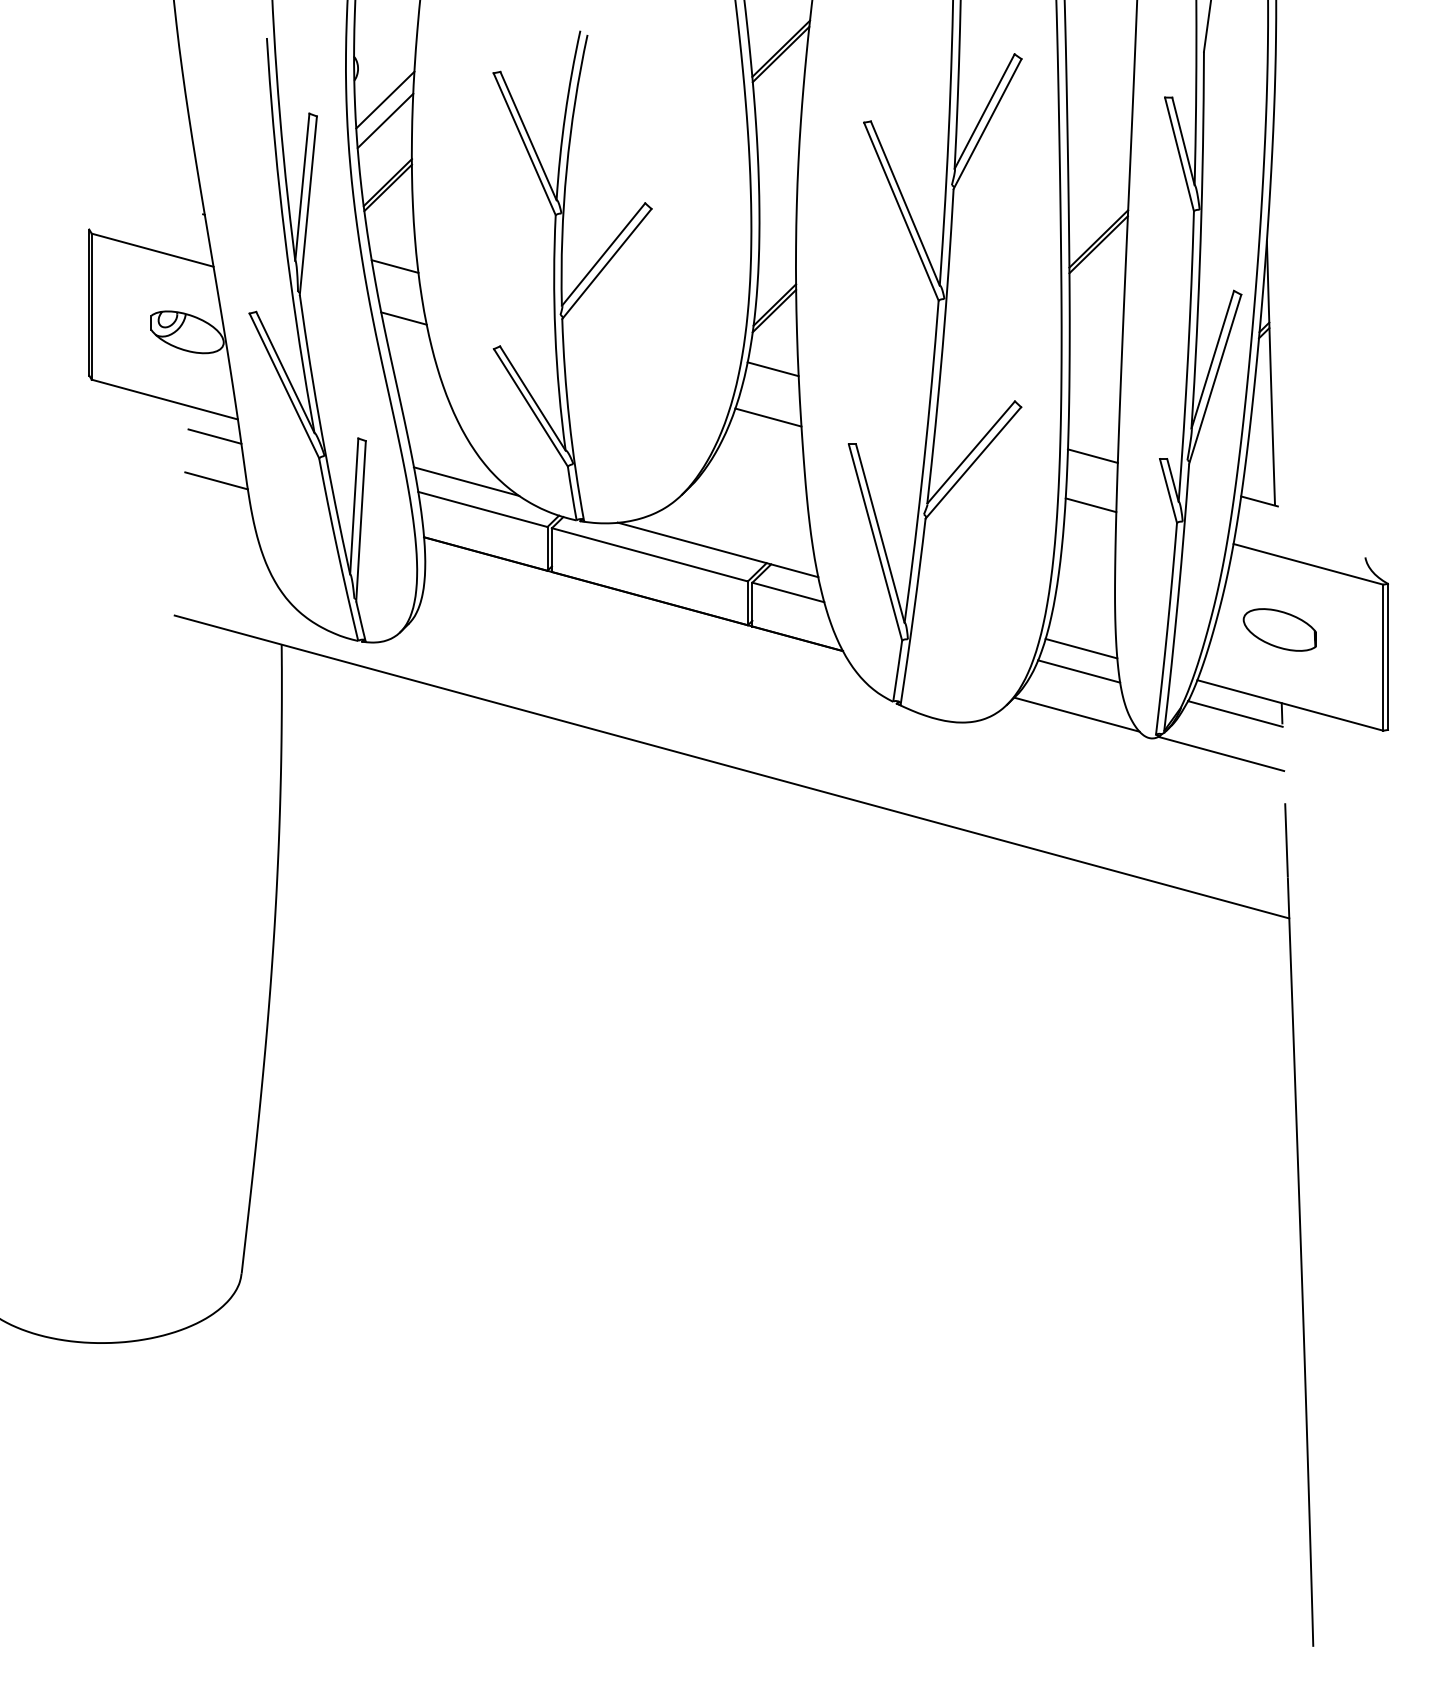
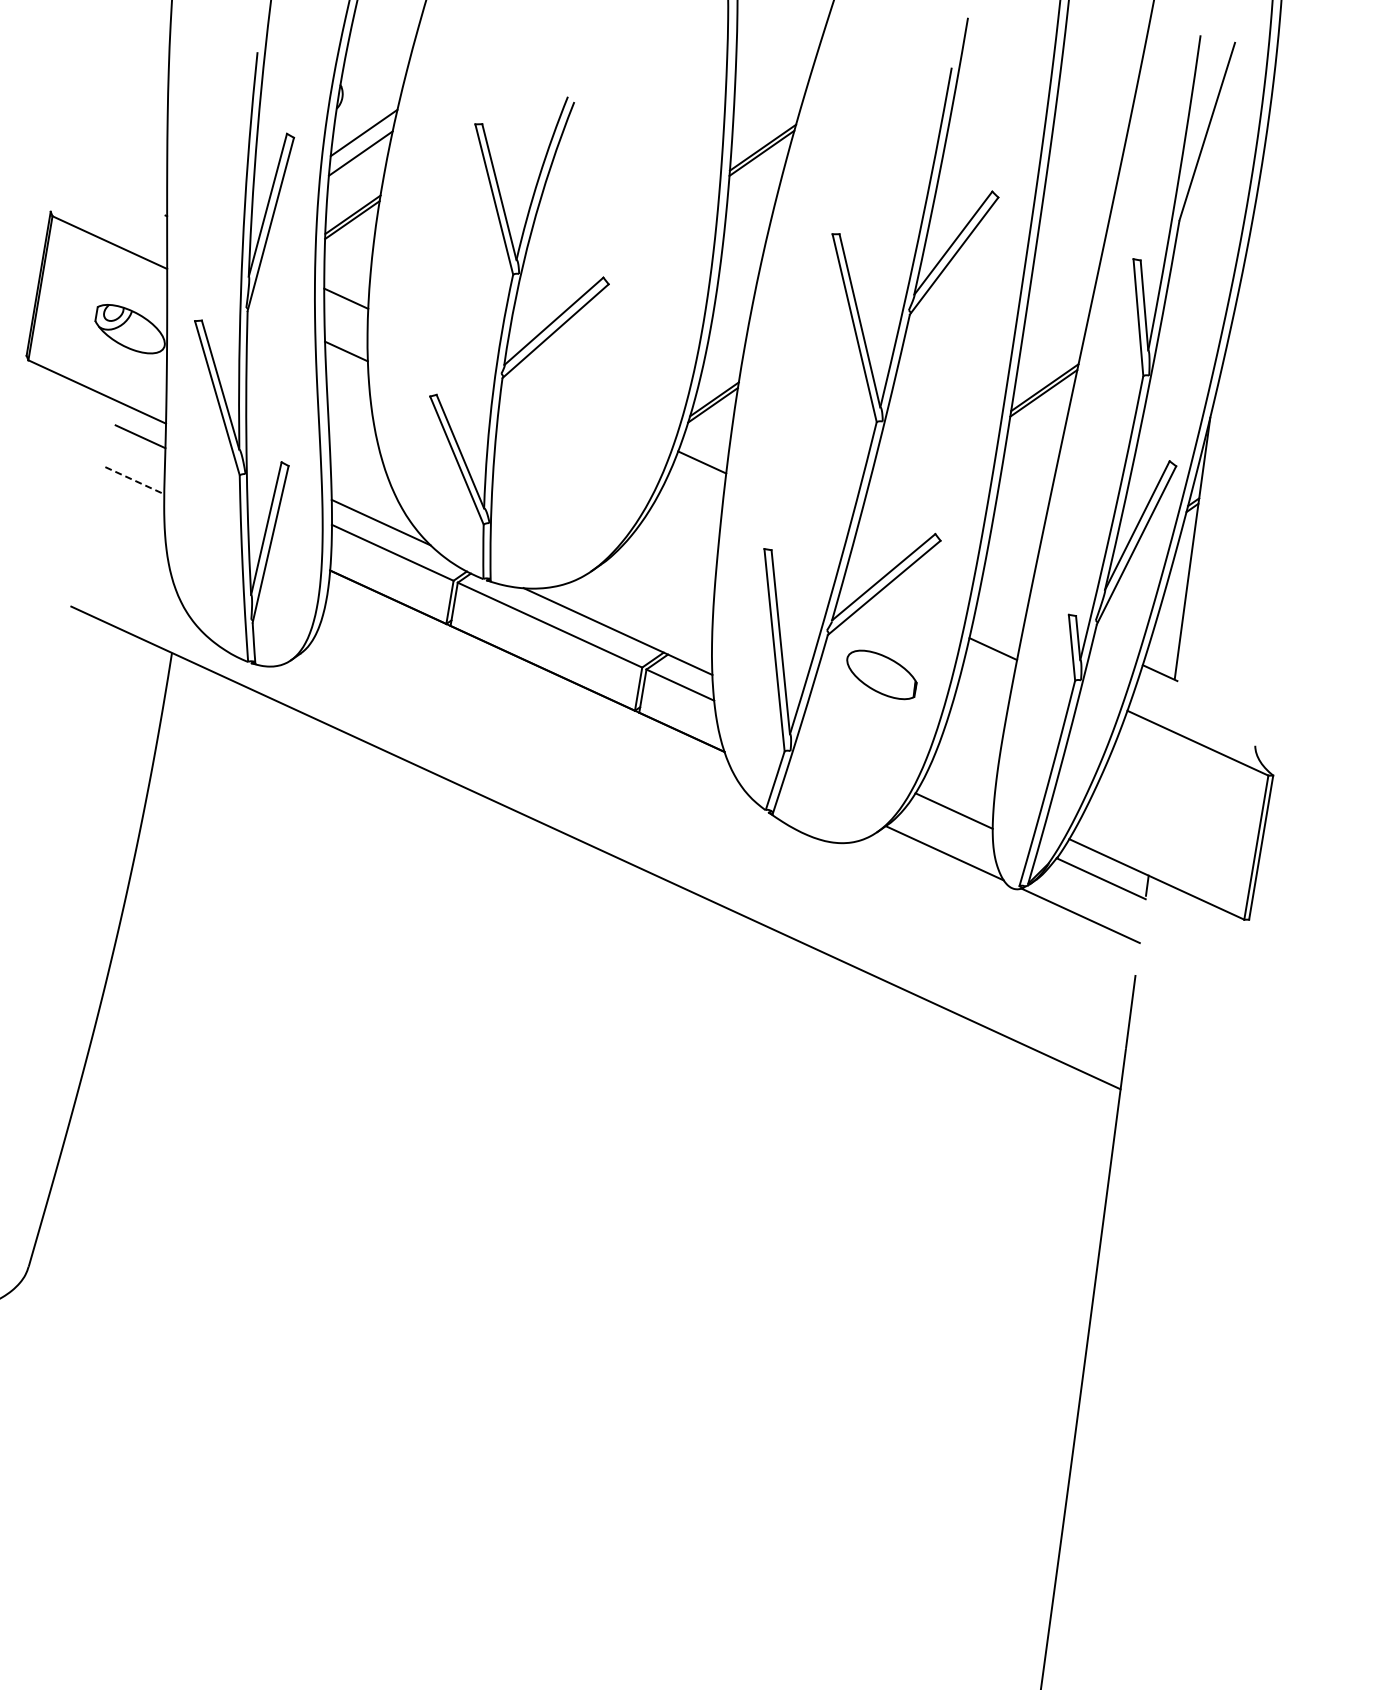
line: (768, 417) -> (689, 509), removed
line: (1092, 455) -> (1002, 600), removed
line: (216, 480) -> (134, 480), solid -> dashed
part: (1279, 629) -> (881, 674), moved
line: (1081, 648) -> (960, 788), removed

